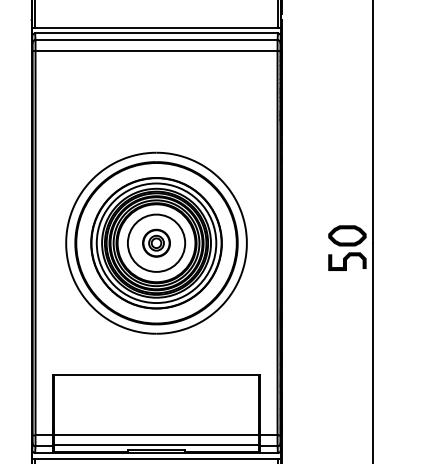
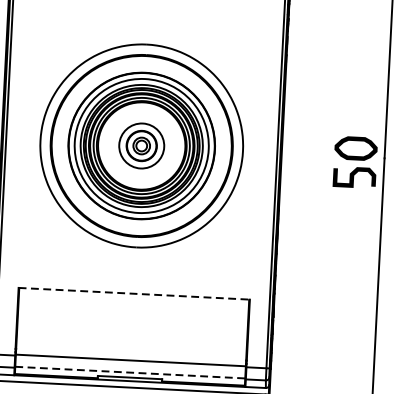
circle: (156, 242) -> (141, 145), size x0.7
line: (157, 375) -> (135, 294), solid -> dashed
line: (156, 445) -> (130, 372), solid -> dashed

